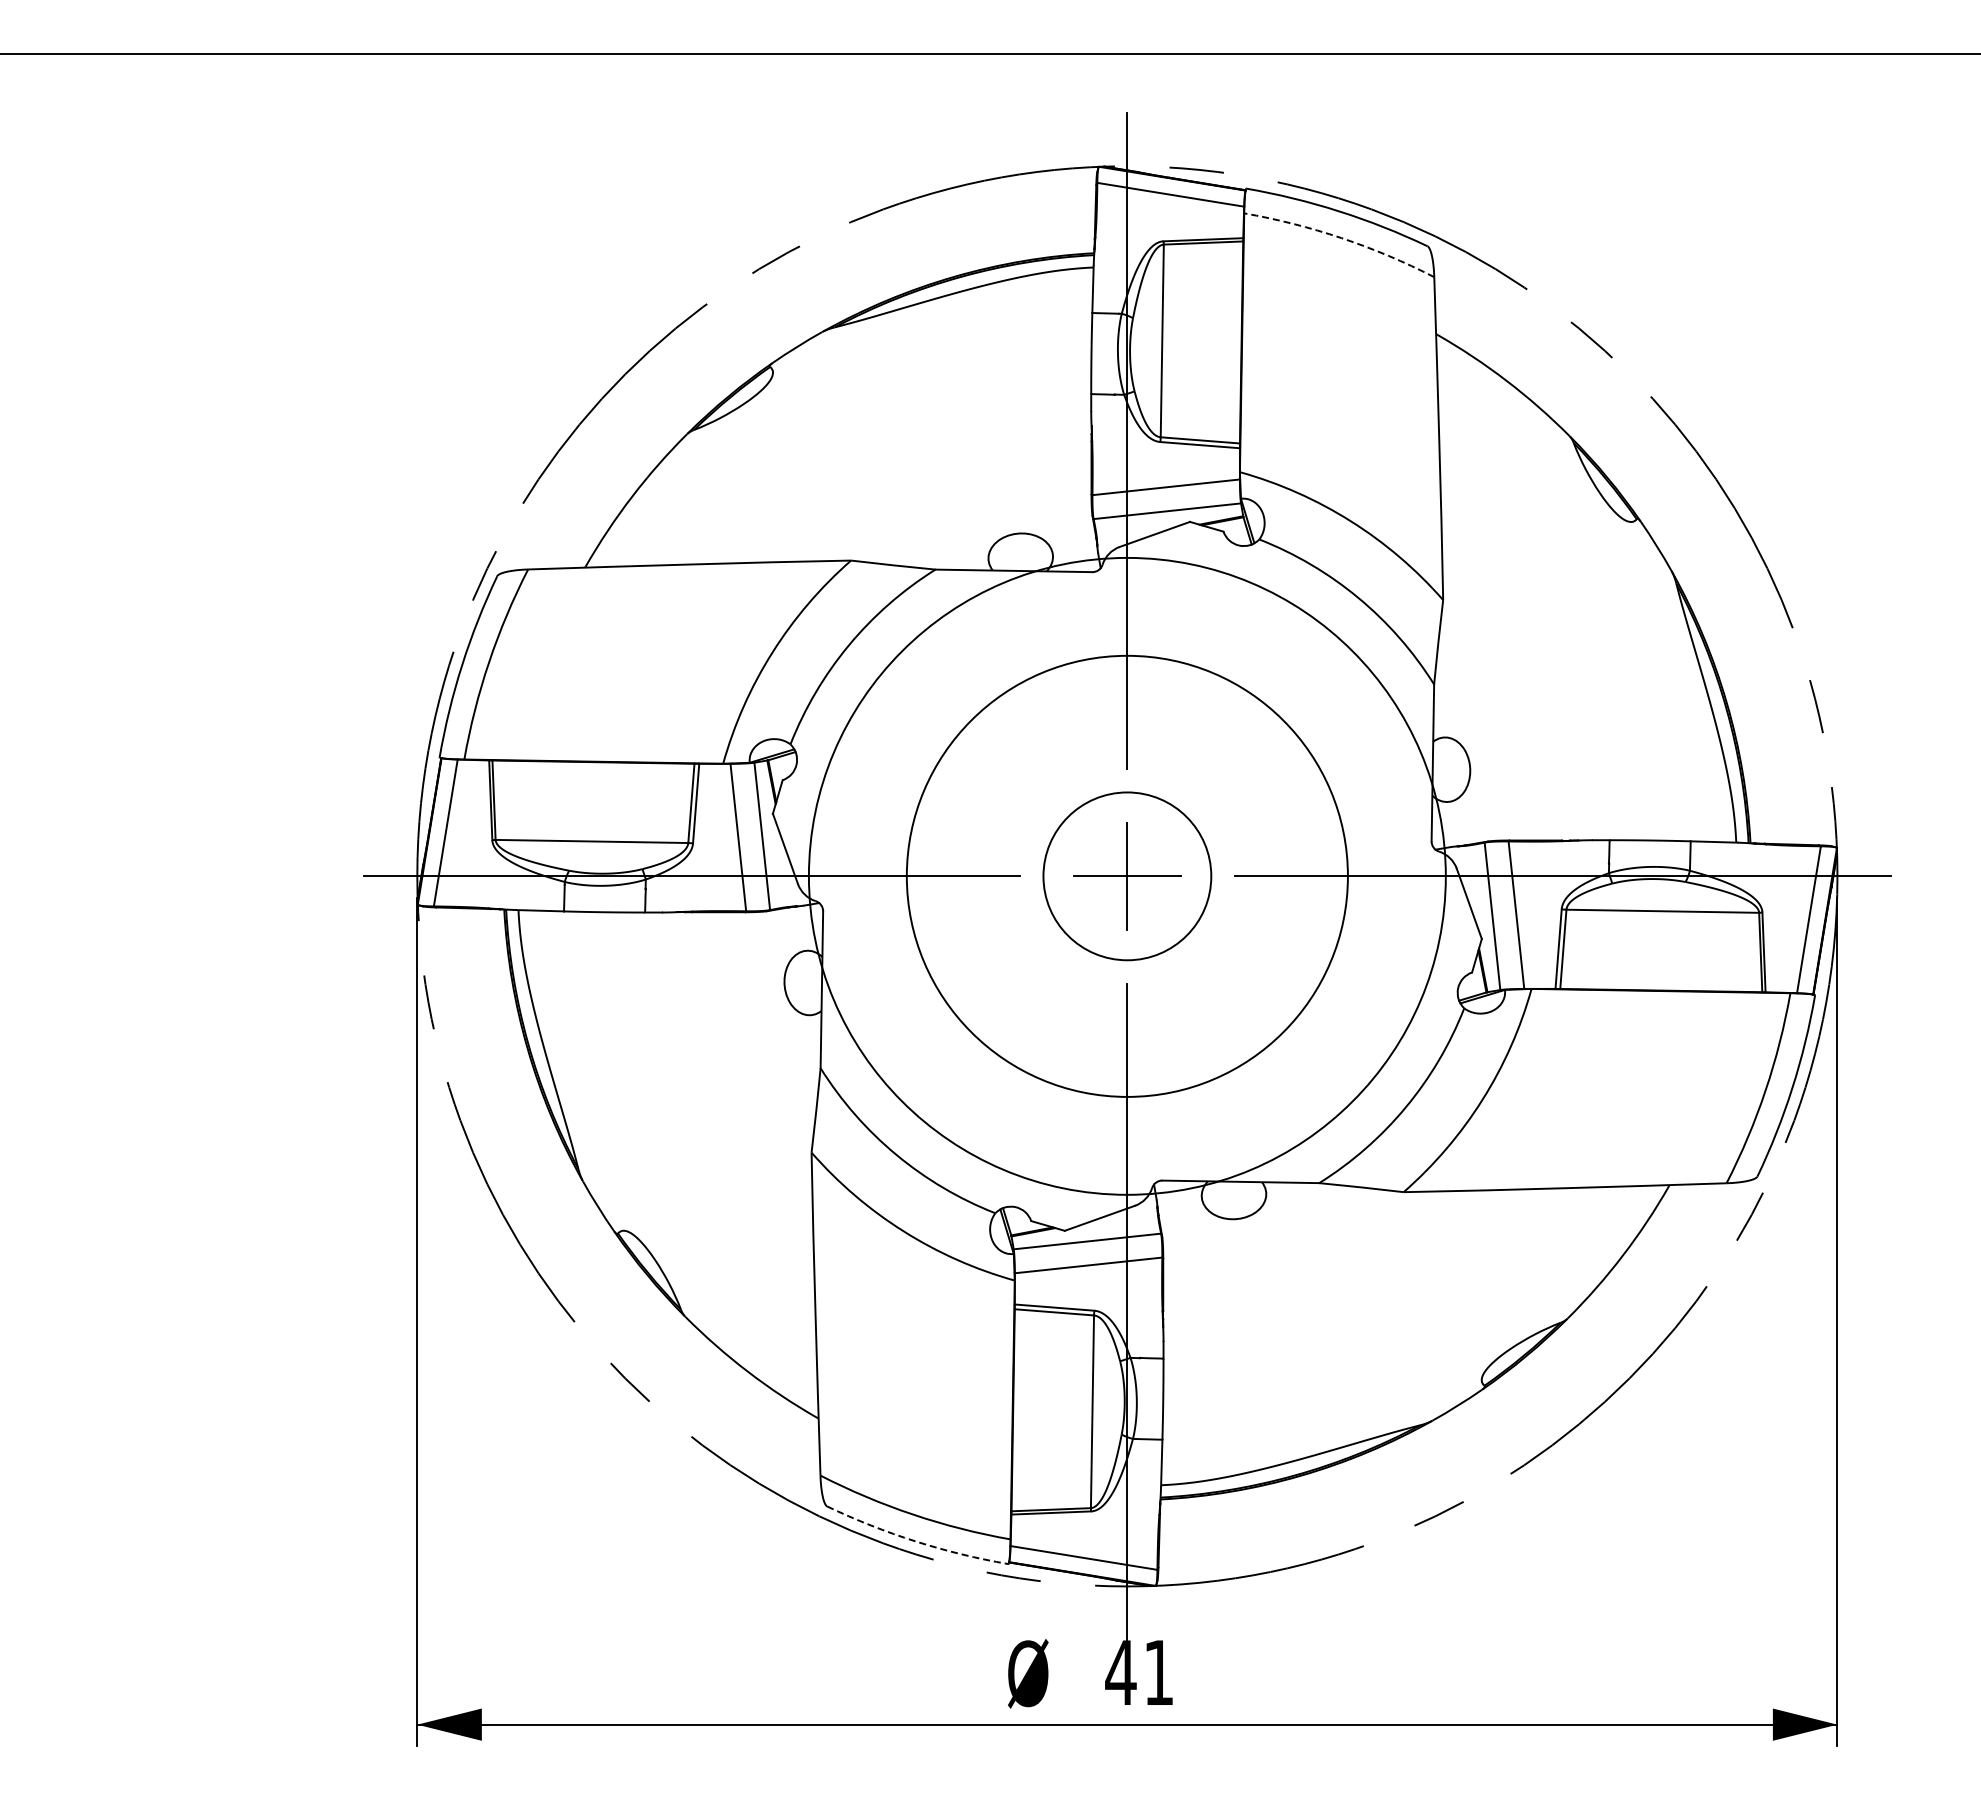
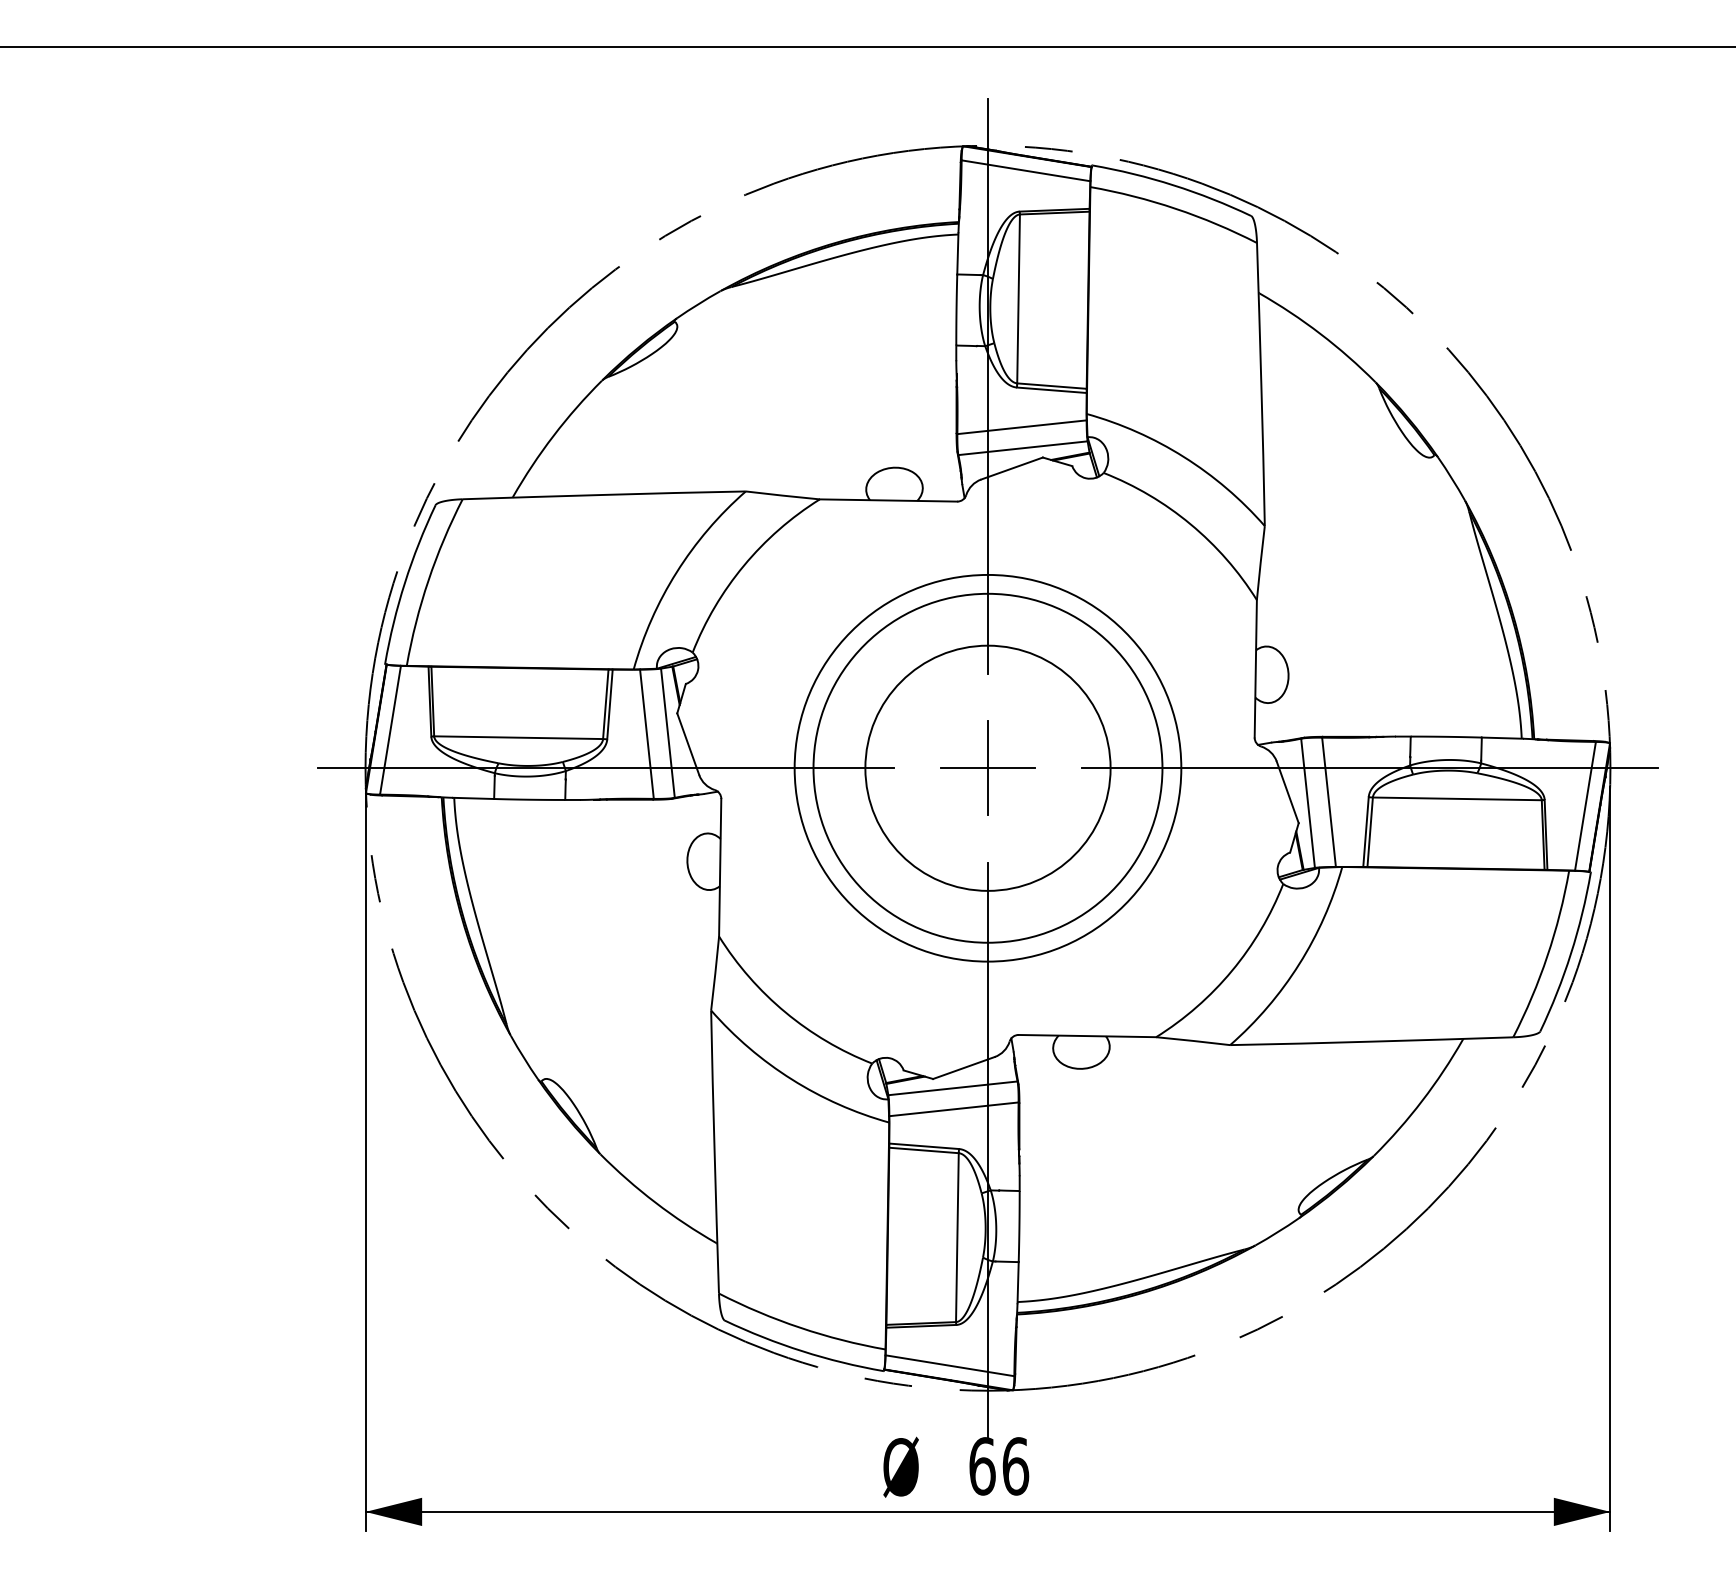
arc: (1341, 238) -> (1175, 209), dashed -> solid
circle: (1127, 876) -> (988, 768), size x0.62
circle: (1127, 876) -> (988, 768), size x1.67
arc: (915, 1541) -> (802, 1351), dashed -> solid
text: (1139, 1672) -> (998, 1466), 41 -> 66

